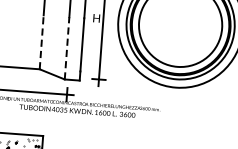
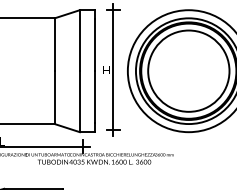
line: (41, 42) -> (54, 97), dashed -> solid
line: (66, 48) -> (79, 101), dashed -> solid

